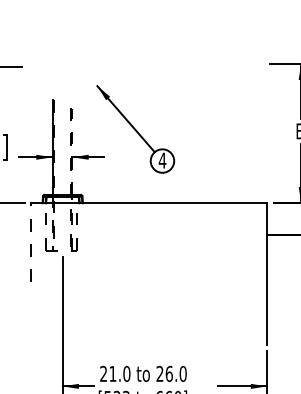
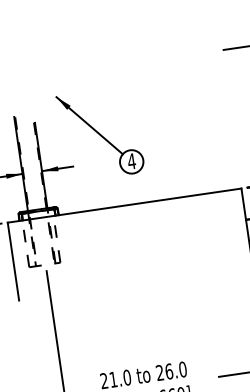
line: (72, 151) -> (41, 165), dashed -> solid
line: (31, 242) -> (13, 261), dashed -> solid

